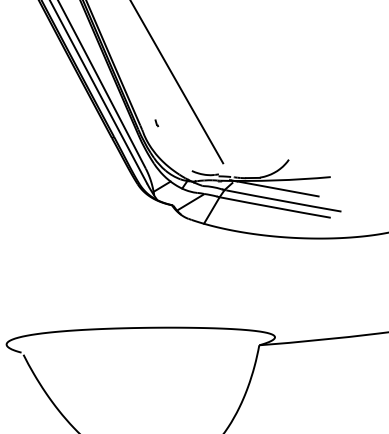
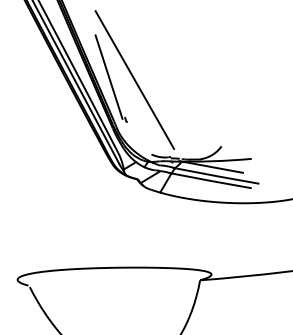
line: (132, 62) -> (108, 76), added

